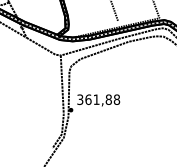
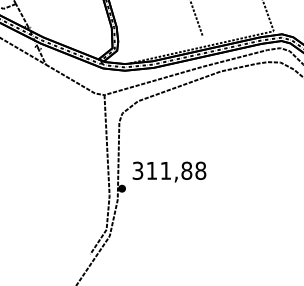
text: (88, 99) -> (152, 170), 361,88 -> 311,88

